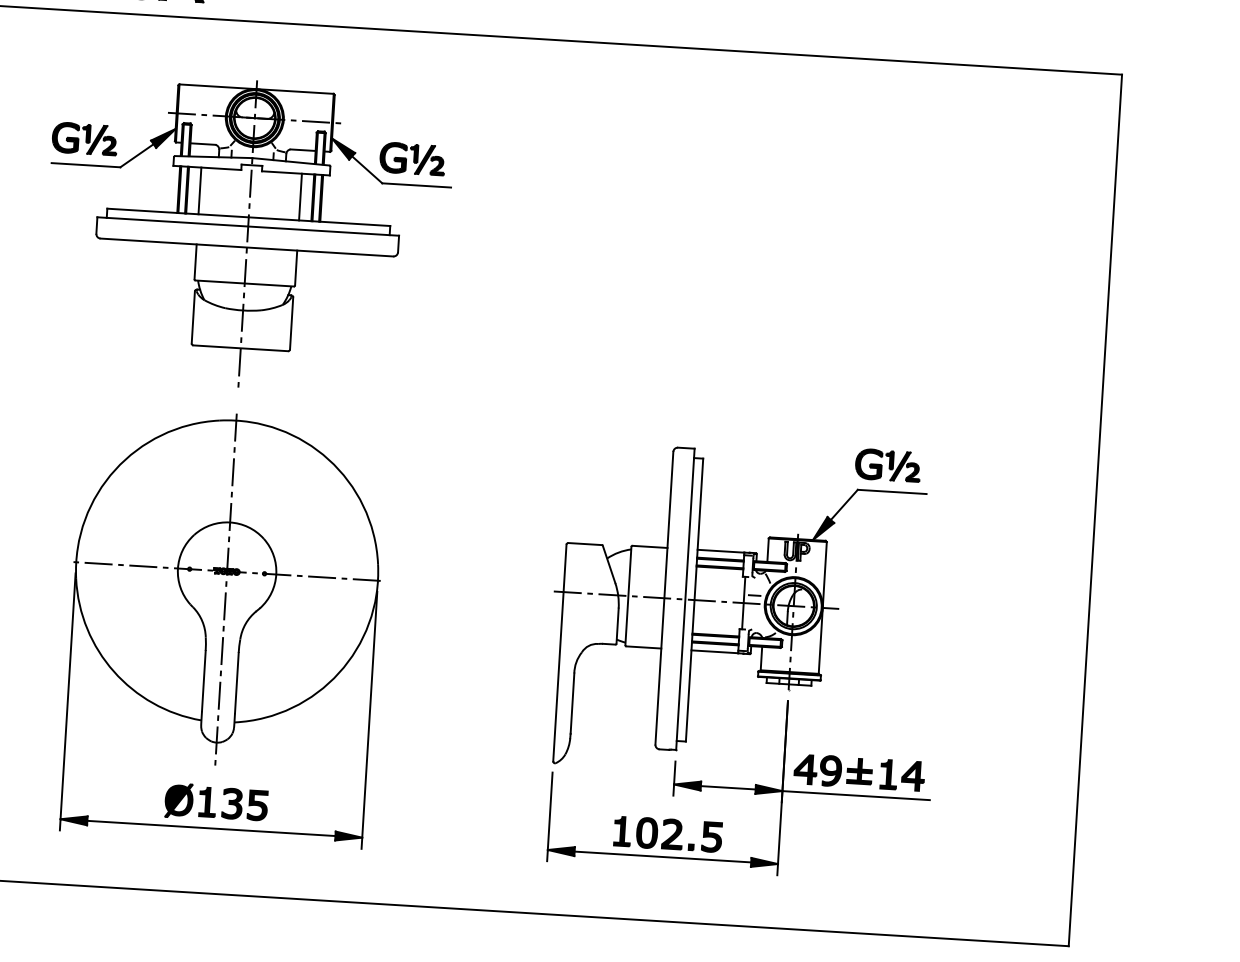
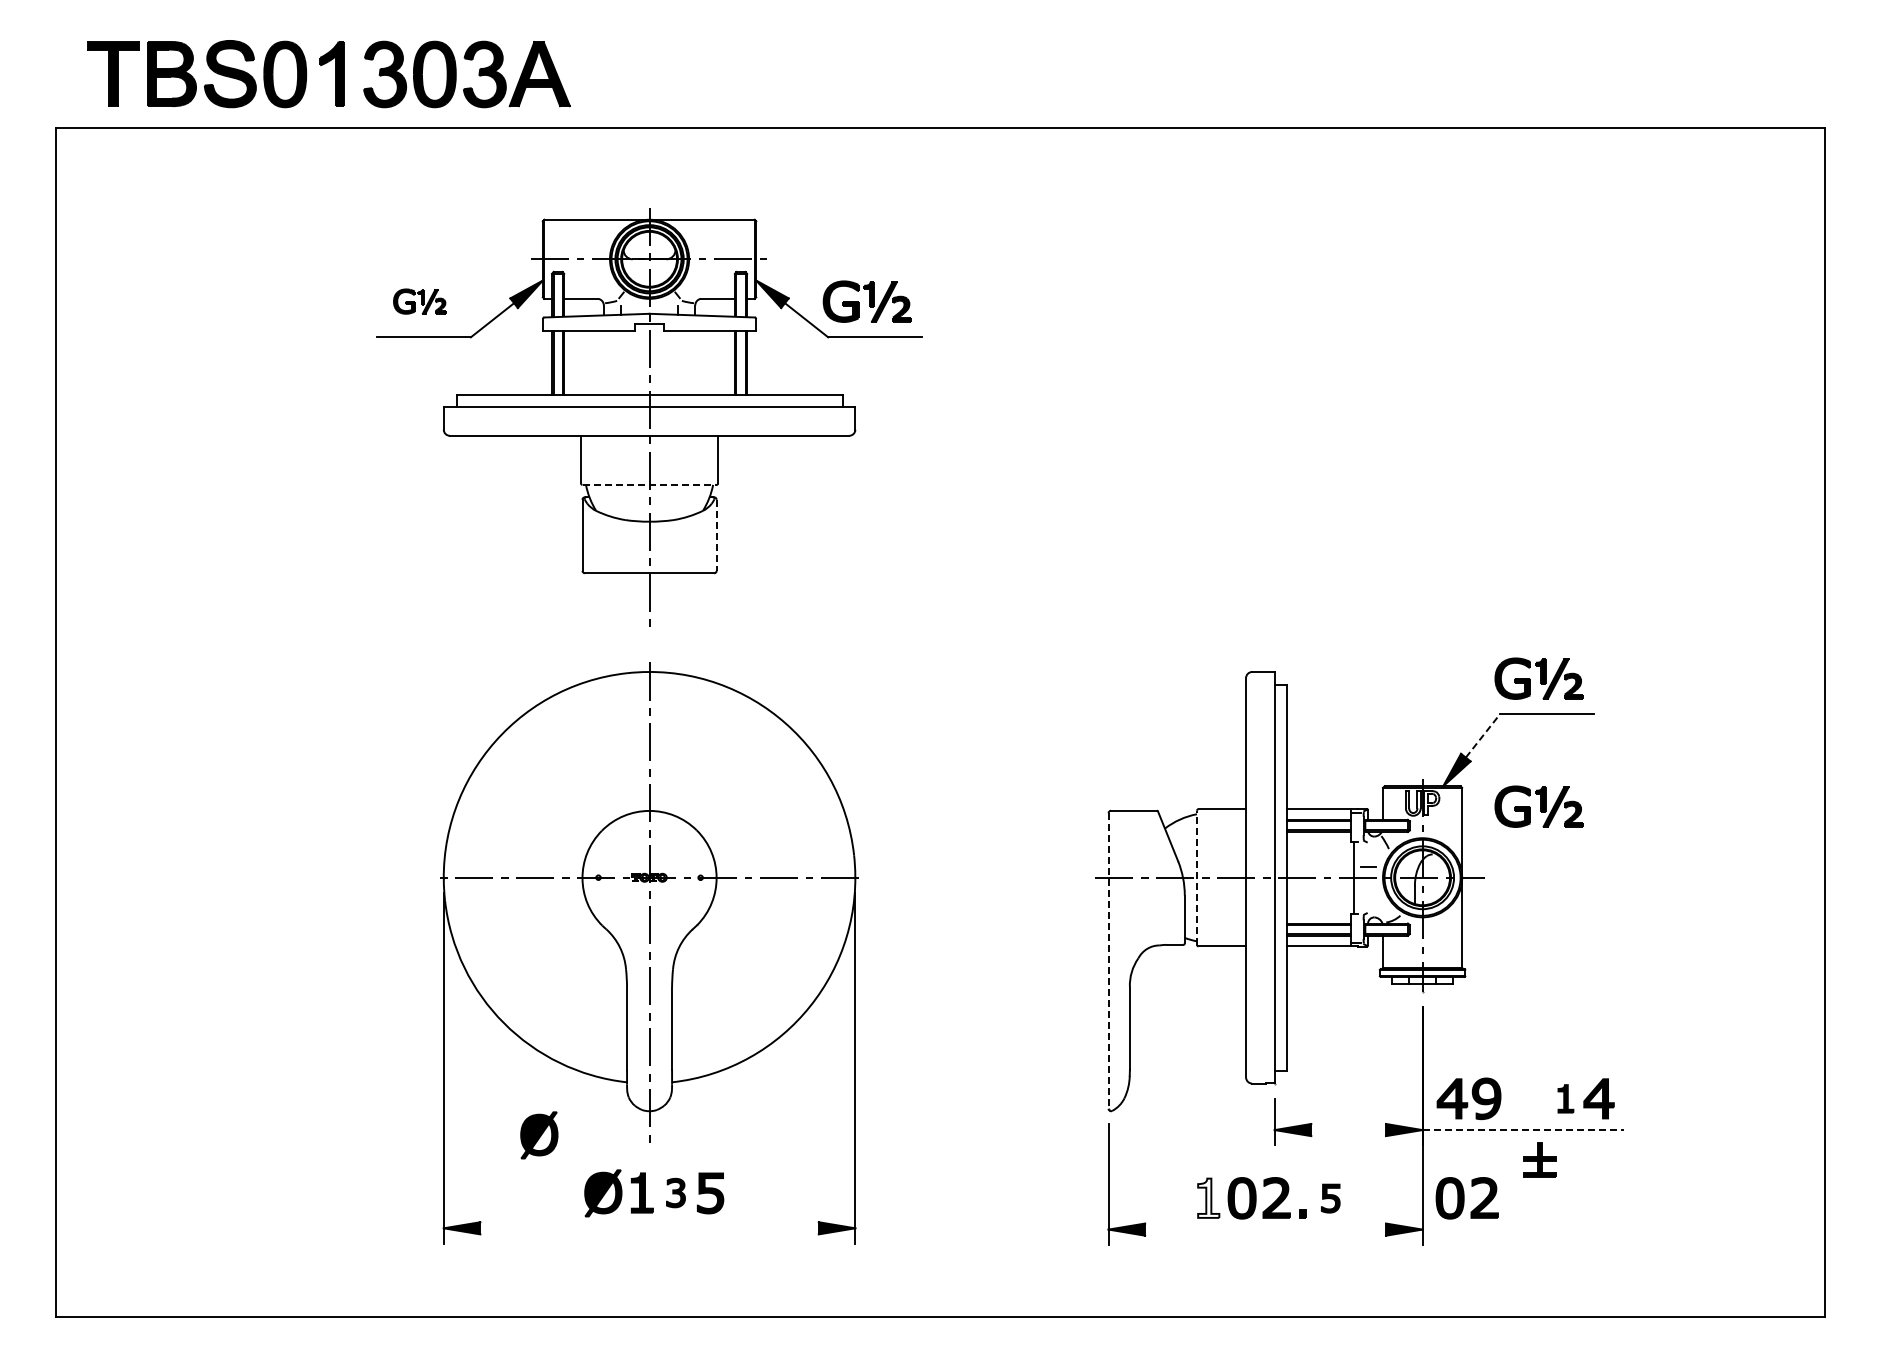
part: (84, 138) -> (419, 301), size x0.6
line: (199, 190) -> (580, 362), removed
line: (300, 196) -> (718, 362), removed
line: (245, 283) -> (650, 484), solid -> dashed
line: (291, 323) -> (716, 535), solid -> dashed
line: (844, 504) -> (1482, 735), solid -> dashed
part: (881, 559) -> (1538, 806), added
line: (628, 595) -> (1197, 877), solid -> dashed
line: (559, 652) -> (1108, 960), solid -> dashed
part: (134, 755) -> (539, 1135), added
part: (859, 771) -> (1539, 1159), moved
part: (888, 774) -> (1565, 1098), size x0.7
line: (728, 788) -> (1348, 1130), removed
line: (856, 795) -> (1523, 1130), solid -> dashed
part: (232, 803) -> (675, 1192), size x0.7
line: (211, 828) -> (649, 1228), removed
fill: (622, 830) -> (1208, 1197), removed
part: (711, 837) -> (1330, 1198), size x0.7
part: (811, 843) -> (1466, 1198), added
line: (662, 856) -> (1265, 1229), removed

